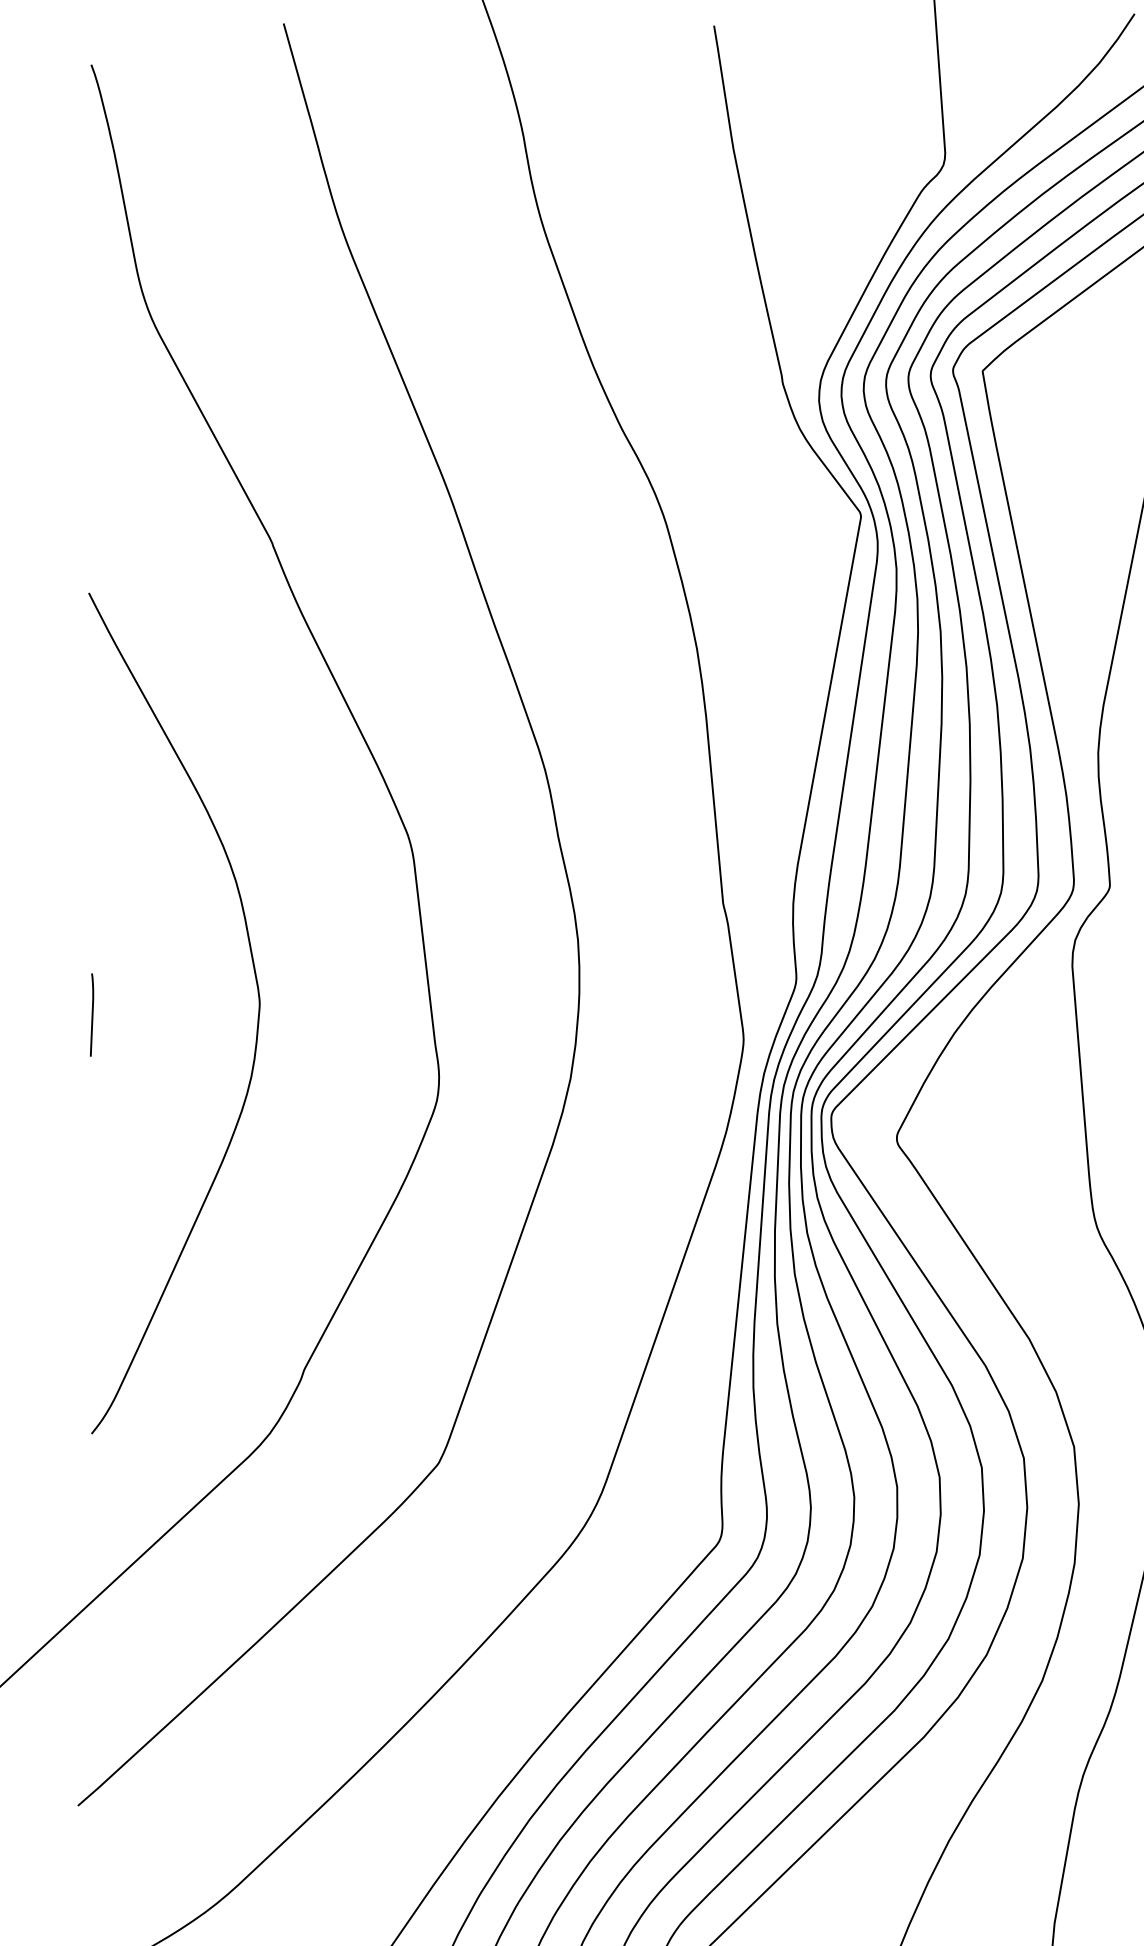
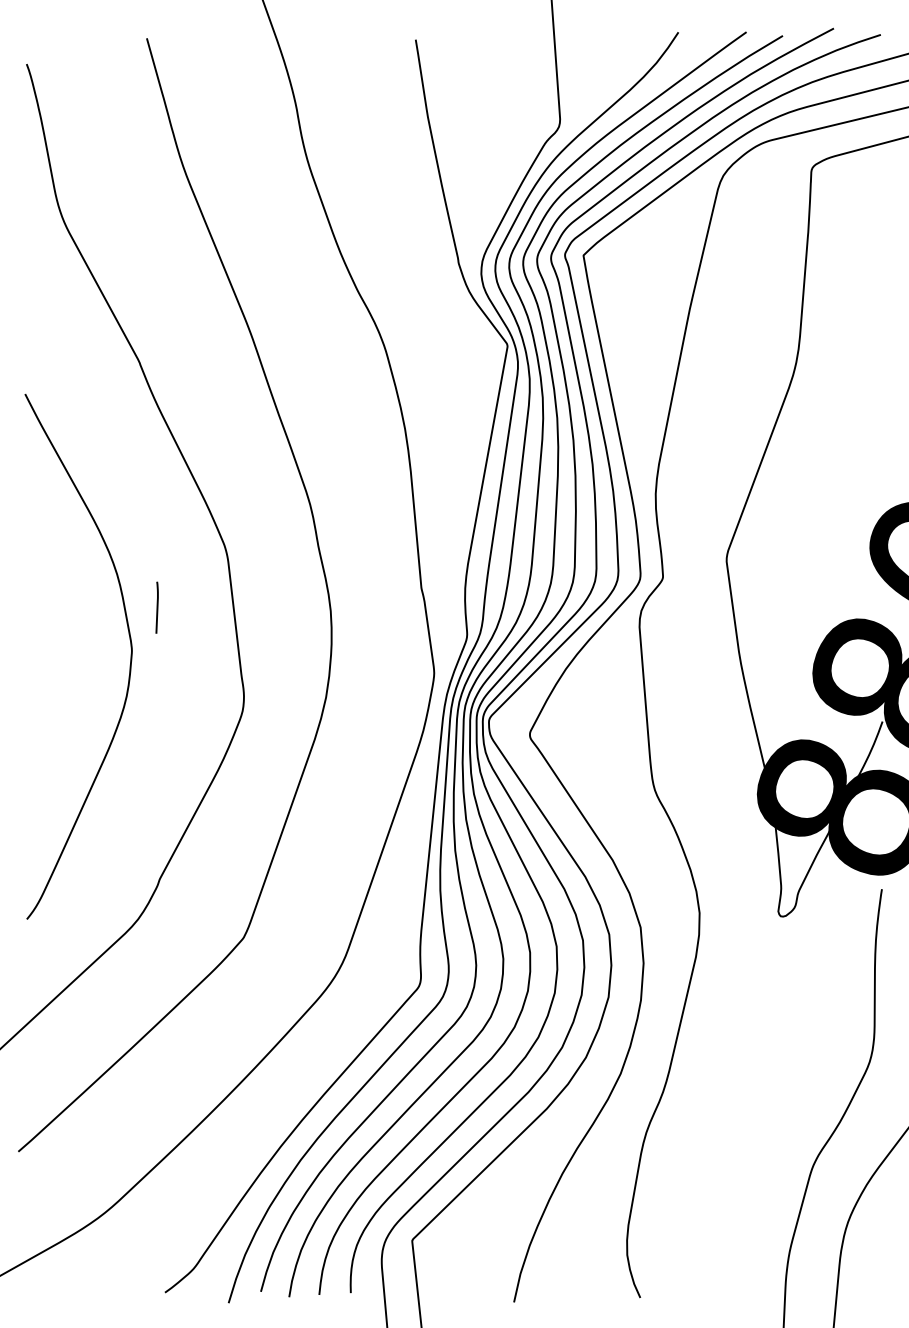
line: (90, 1014) -> (156, 607), moved

